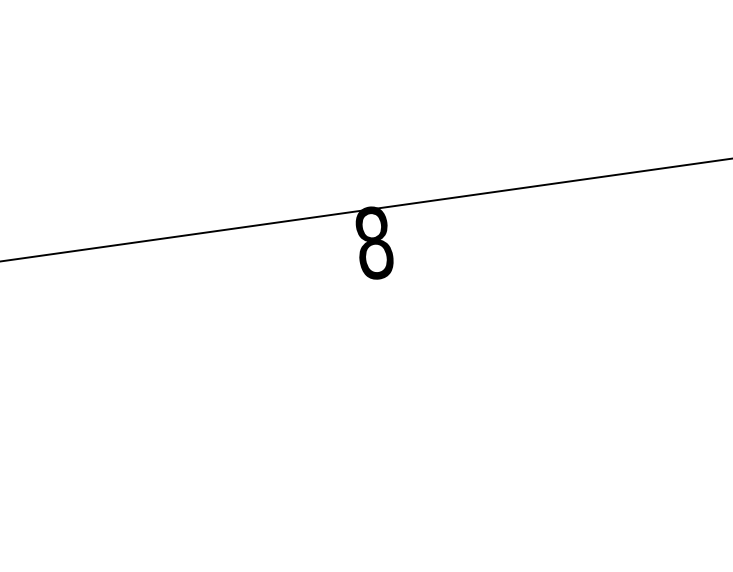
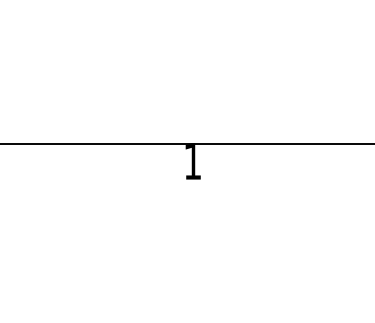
text: (373, 243) -> (192, 161), 8 -> 1

